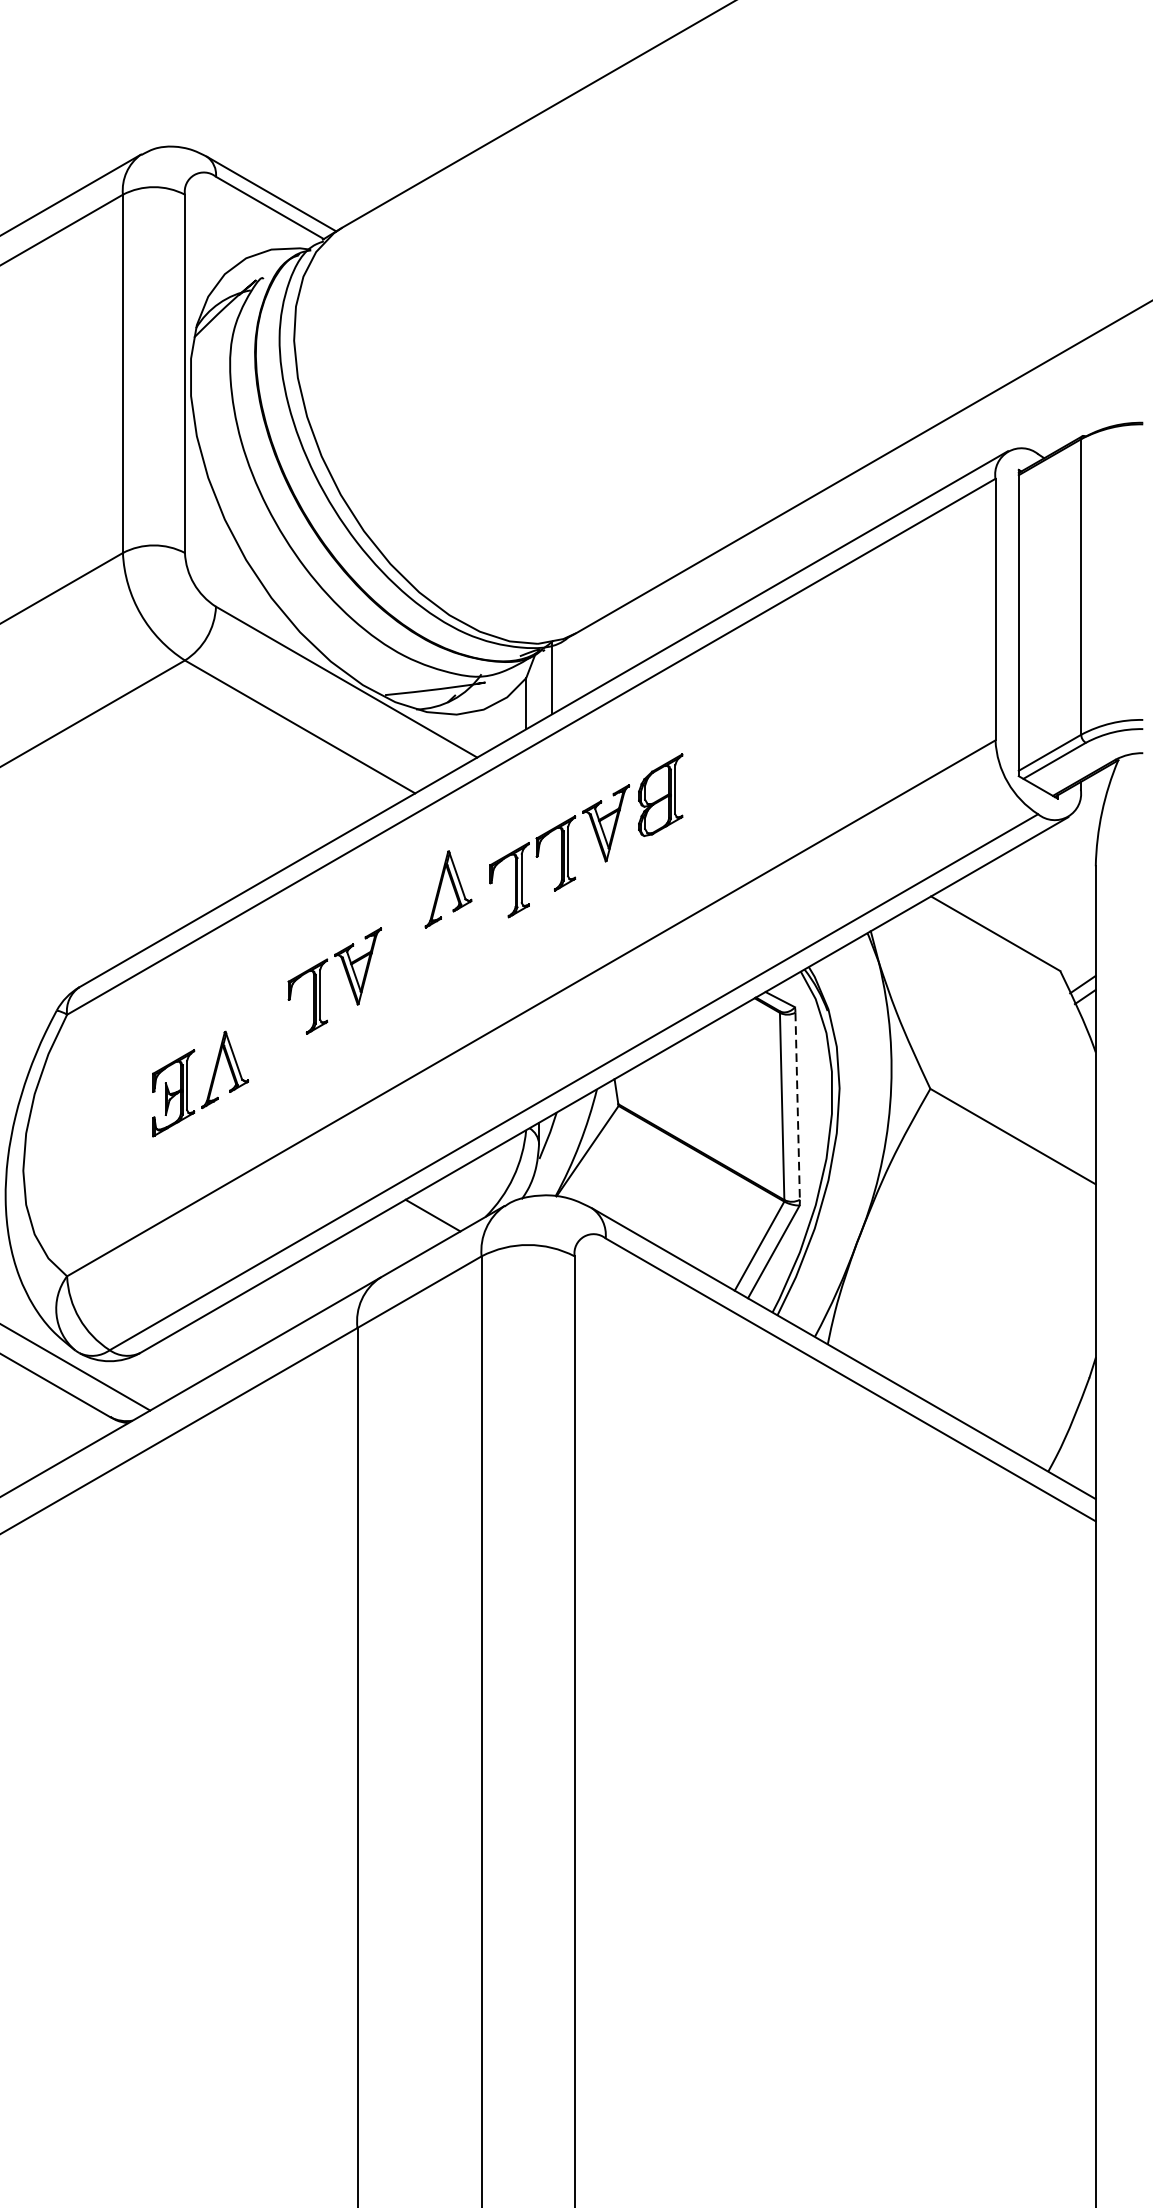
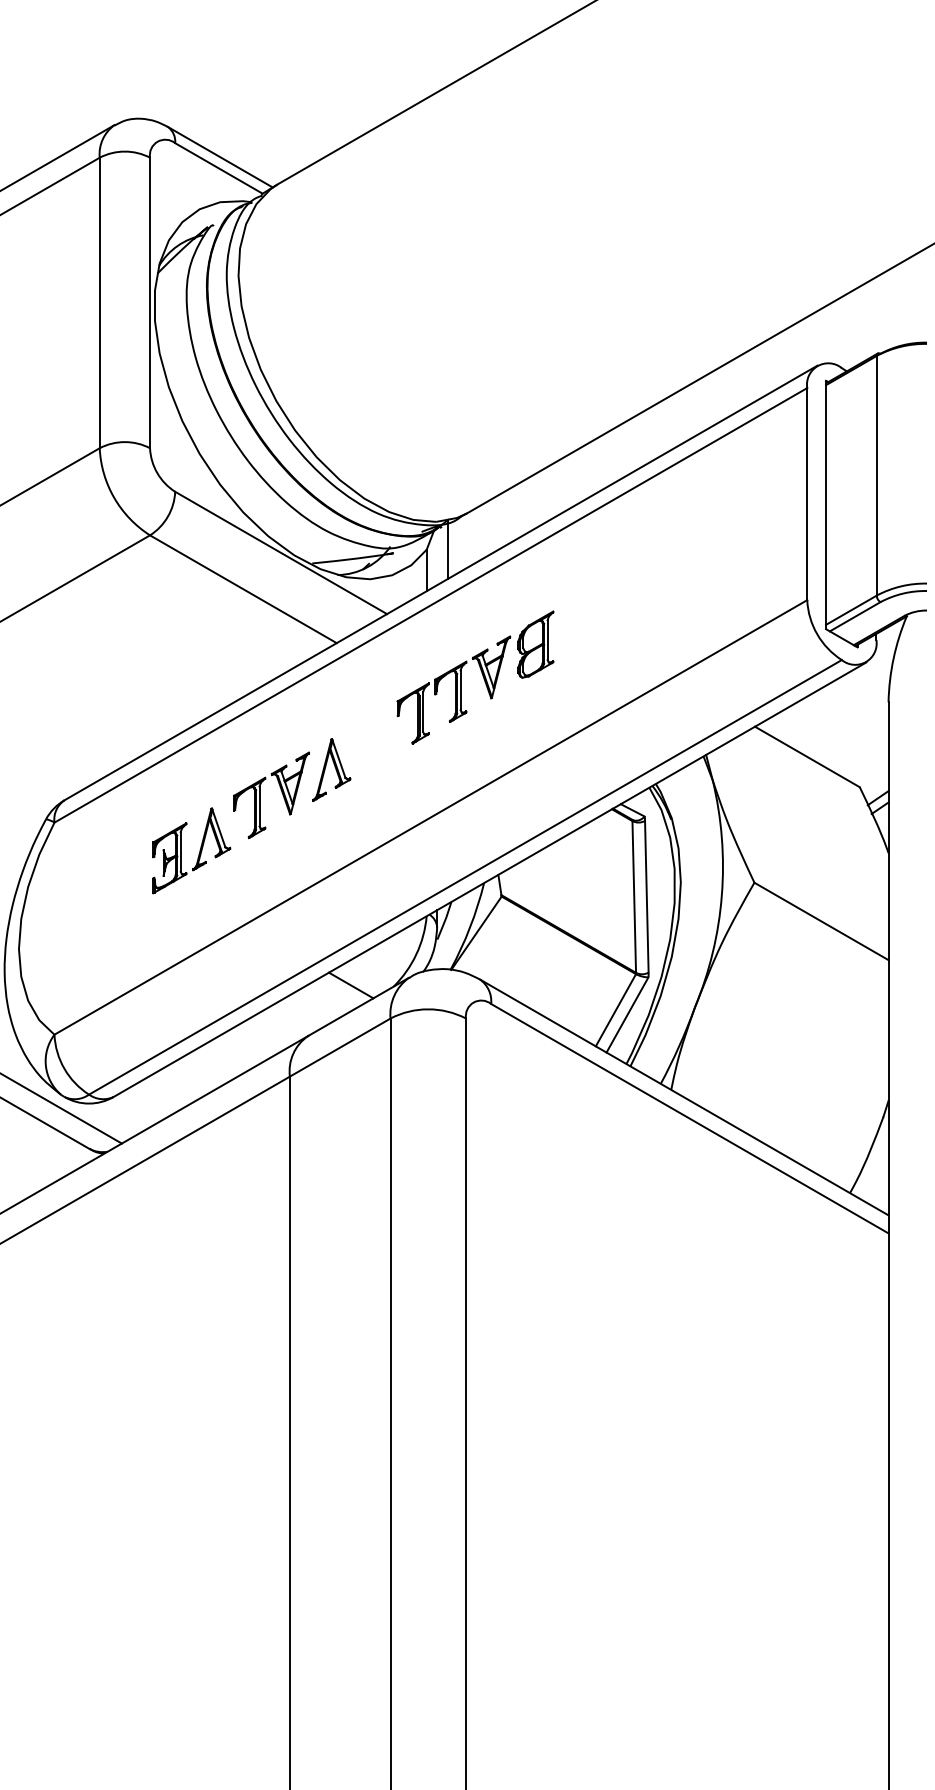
part: (448, 888) -> (331, 769), moved
part: (208, 1087) -> (198, 853), moved
line: (797, 1105) -> (646, 896), dashed -> solid

